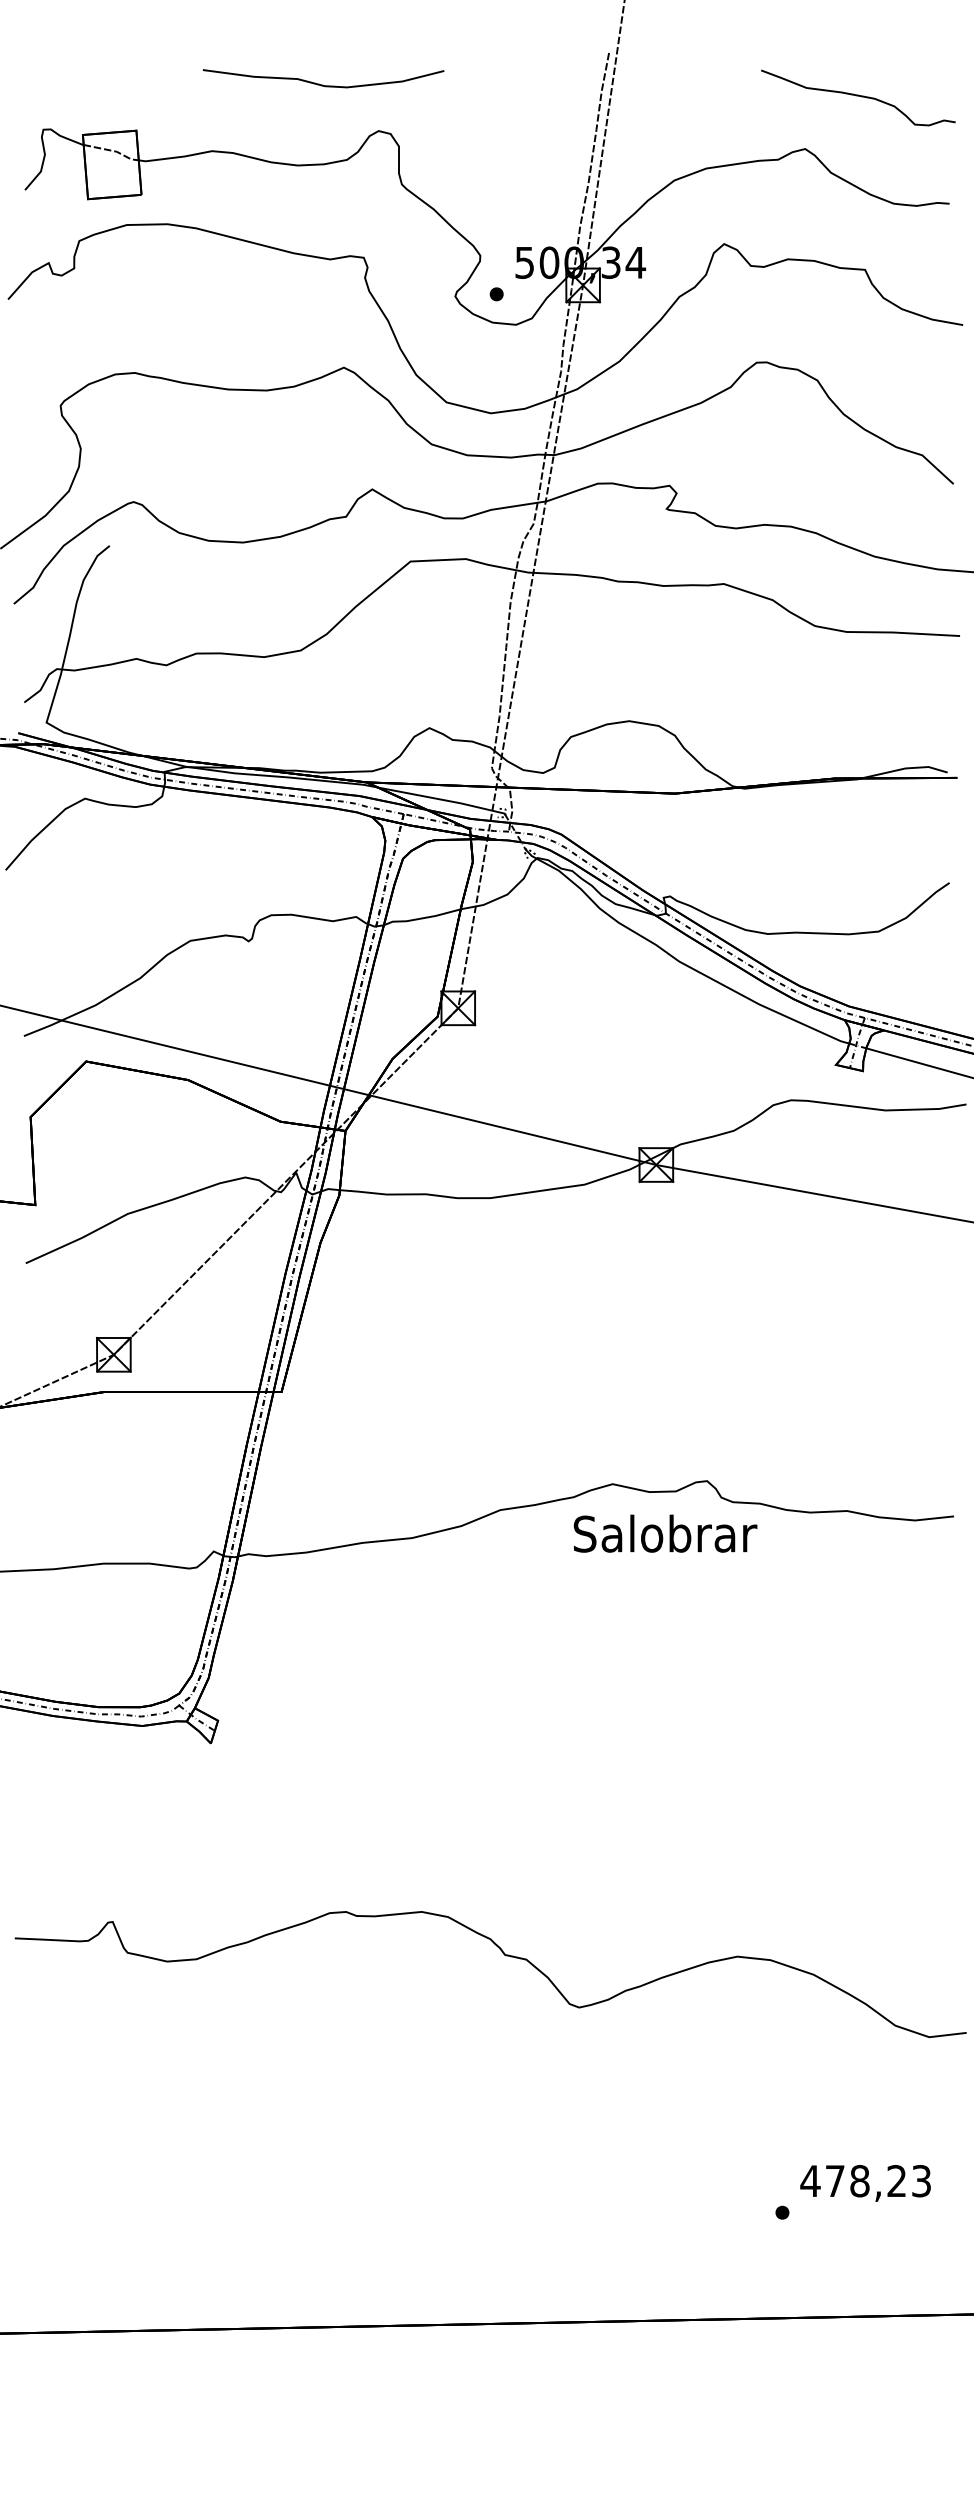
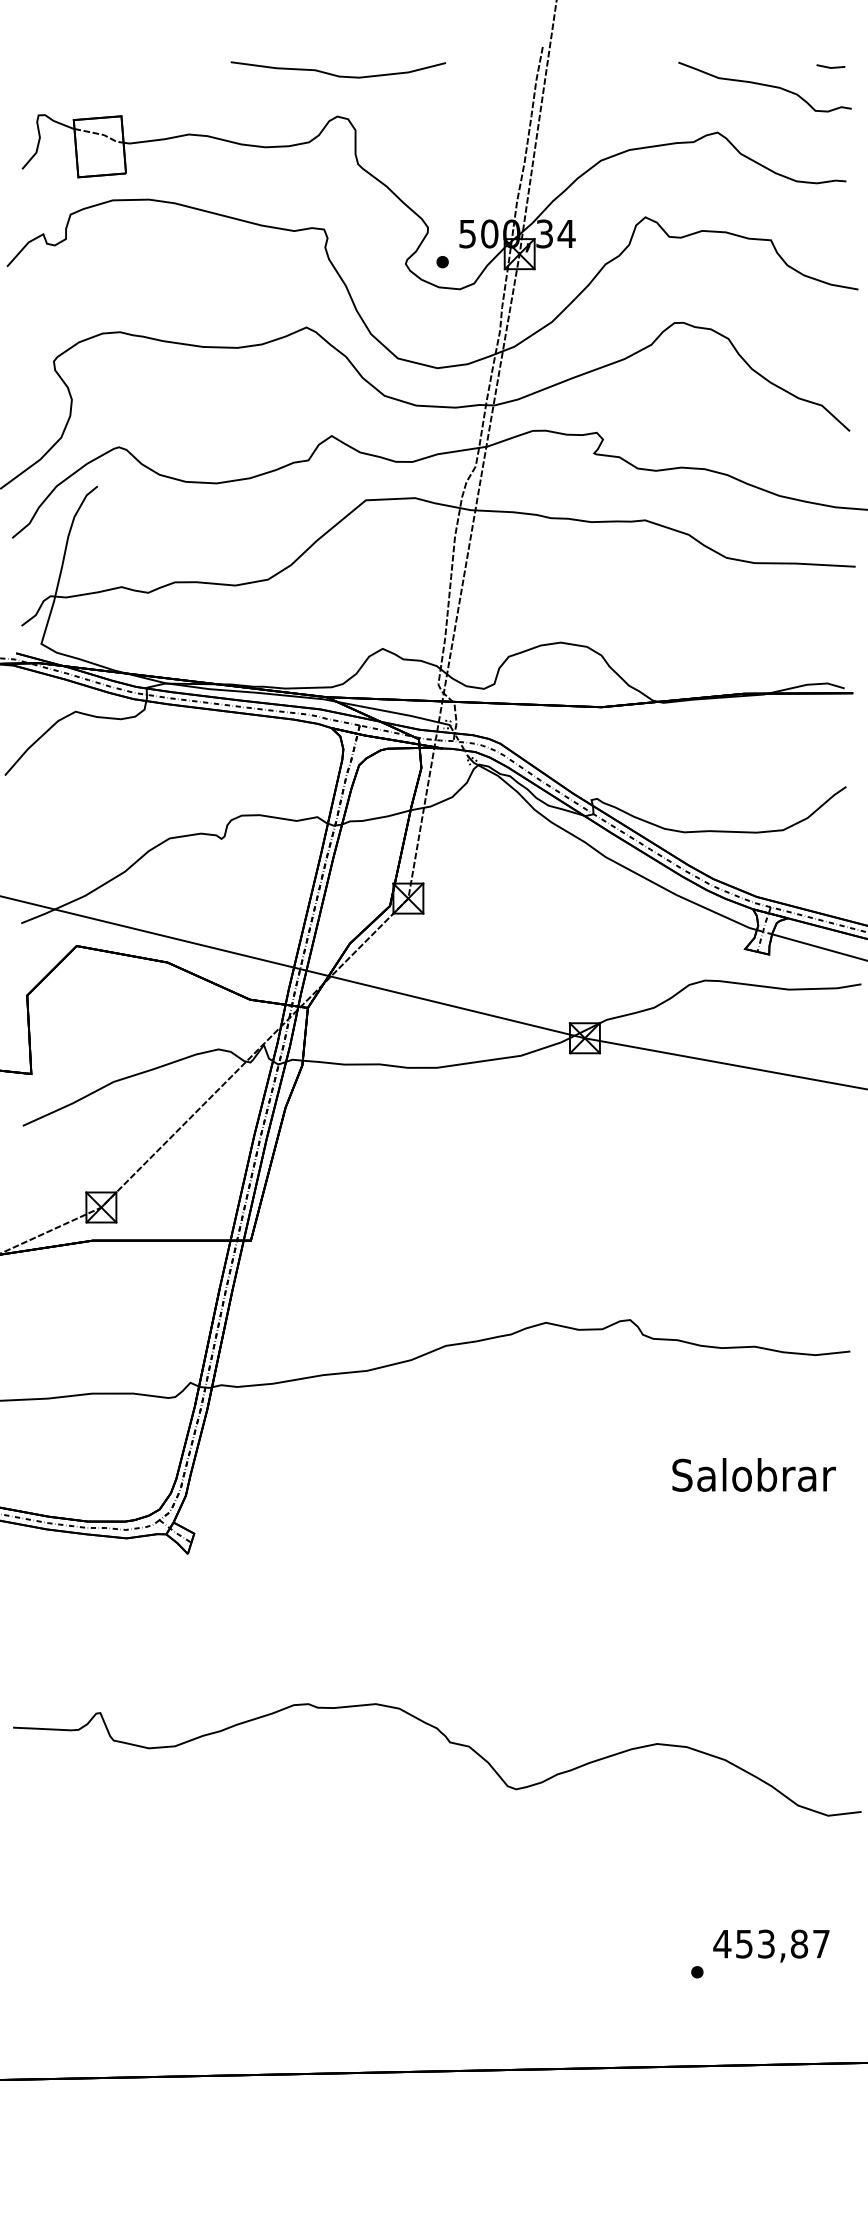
line: (930, 74) -> (829, 66), added
curve: (321, 83) -> (336, 74), moved
text: (664, 1533) -> (753, 1474), moved
text: (877, 2180) -> (782, 1943), 478,23 -> 453,87

